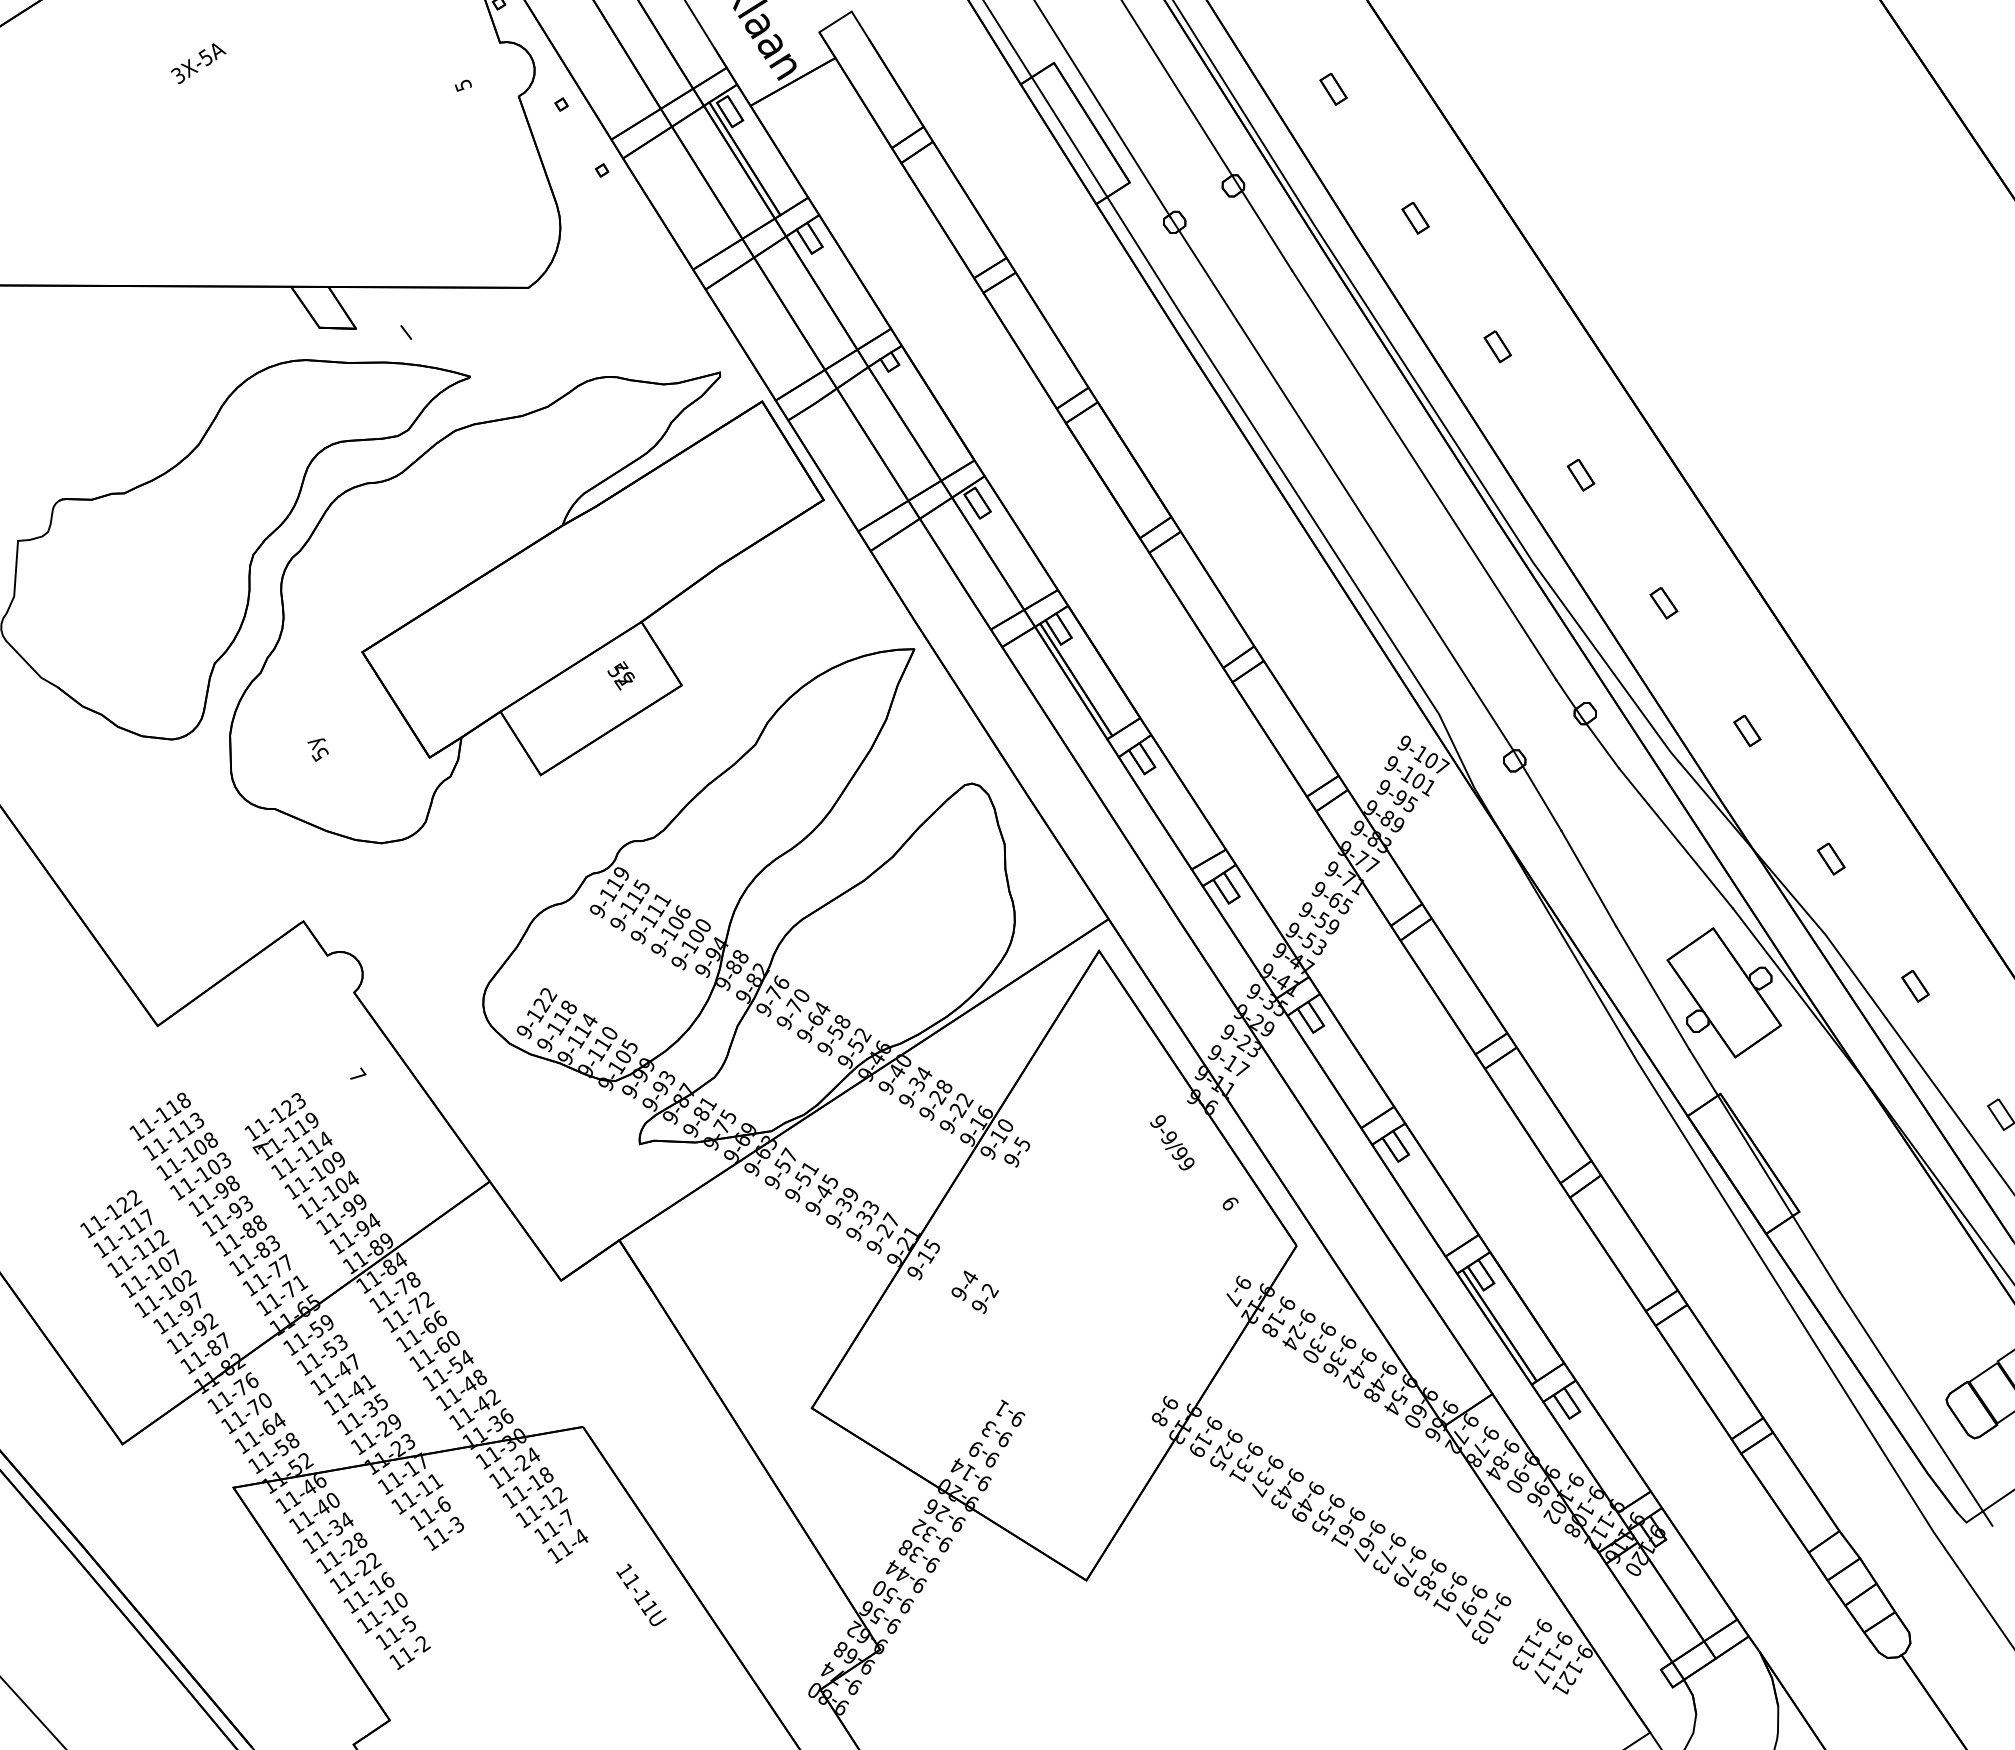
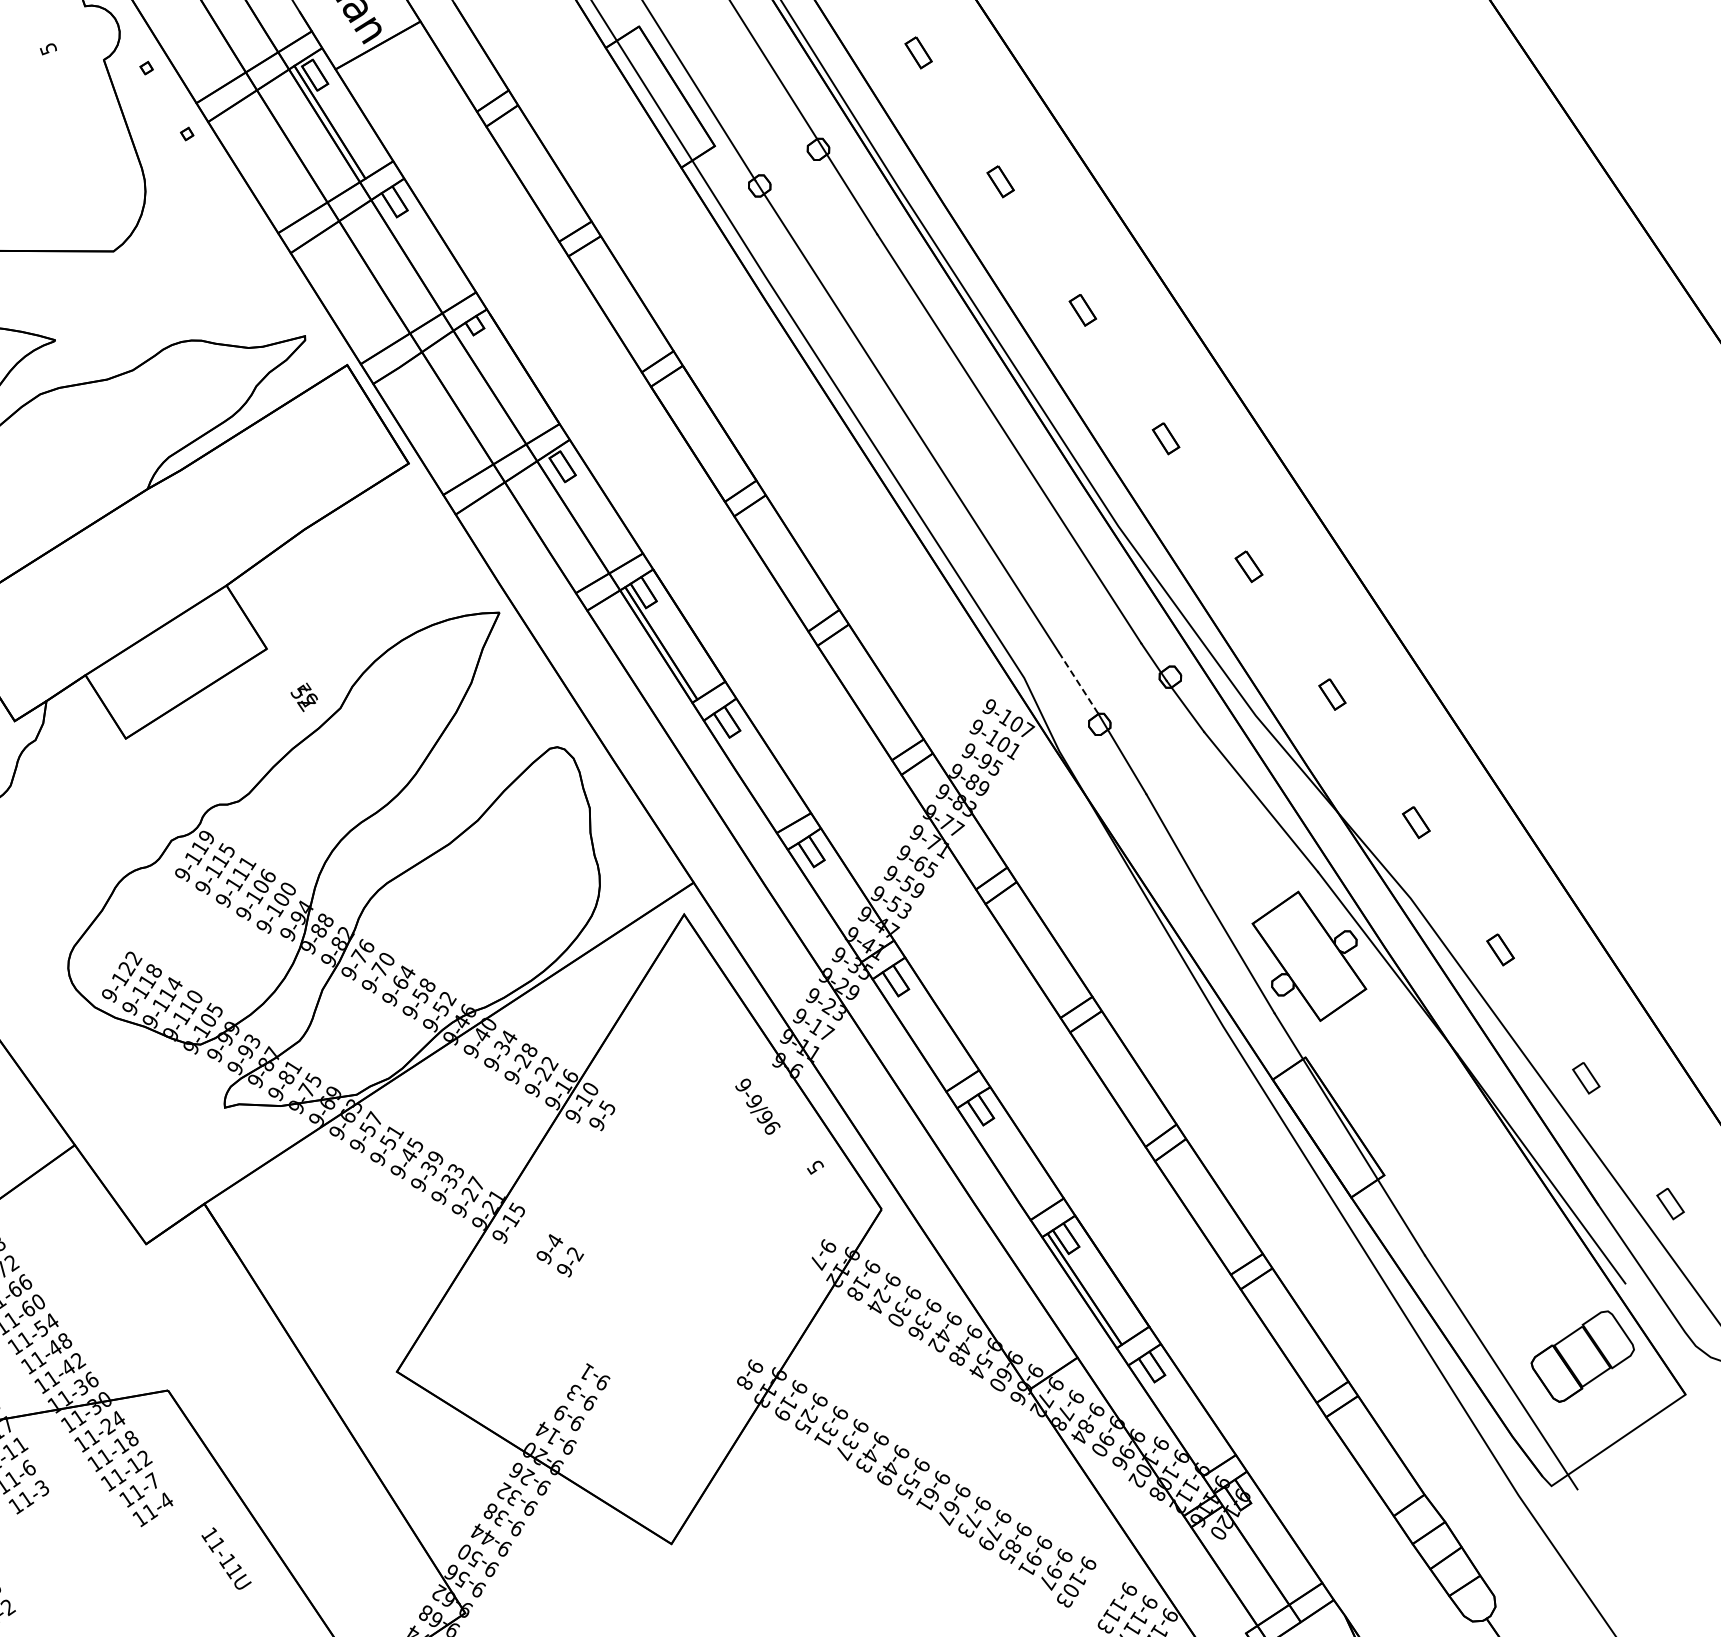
text: (620, 675) -> (303, 697), moved
line: (1493, 719) -> (1078, 683), solid -> dashed
text: (1186, 1164) -> (771, 1128), 9-9/99 -> 9-9/96
text: (1229, 1204) -> (814, 1168), 9 -> 5

